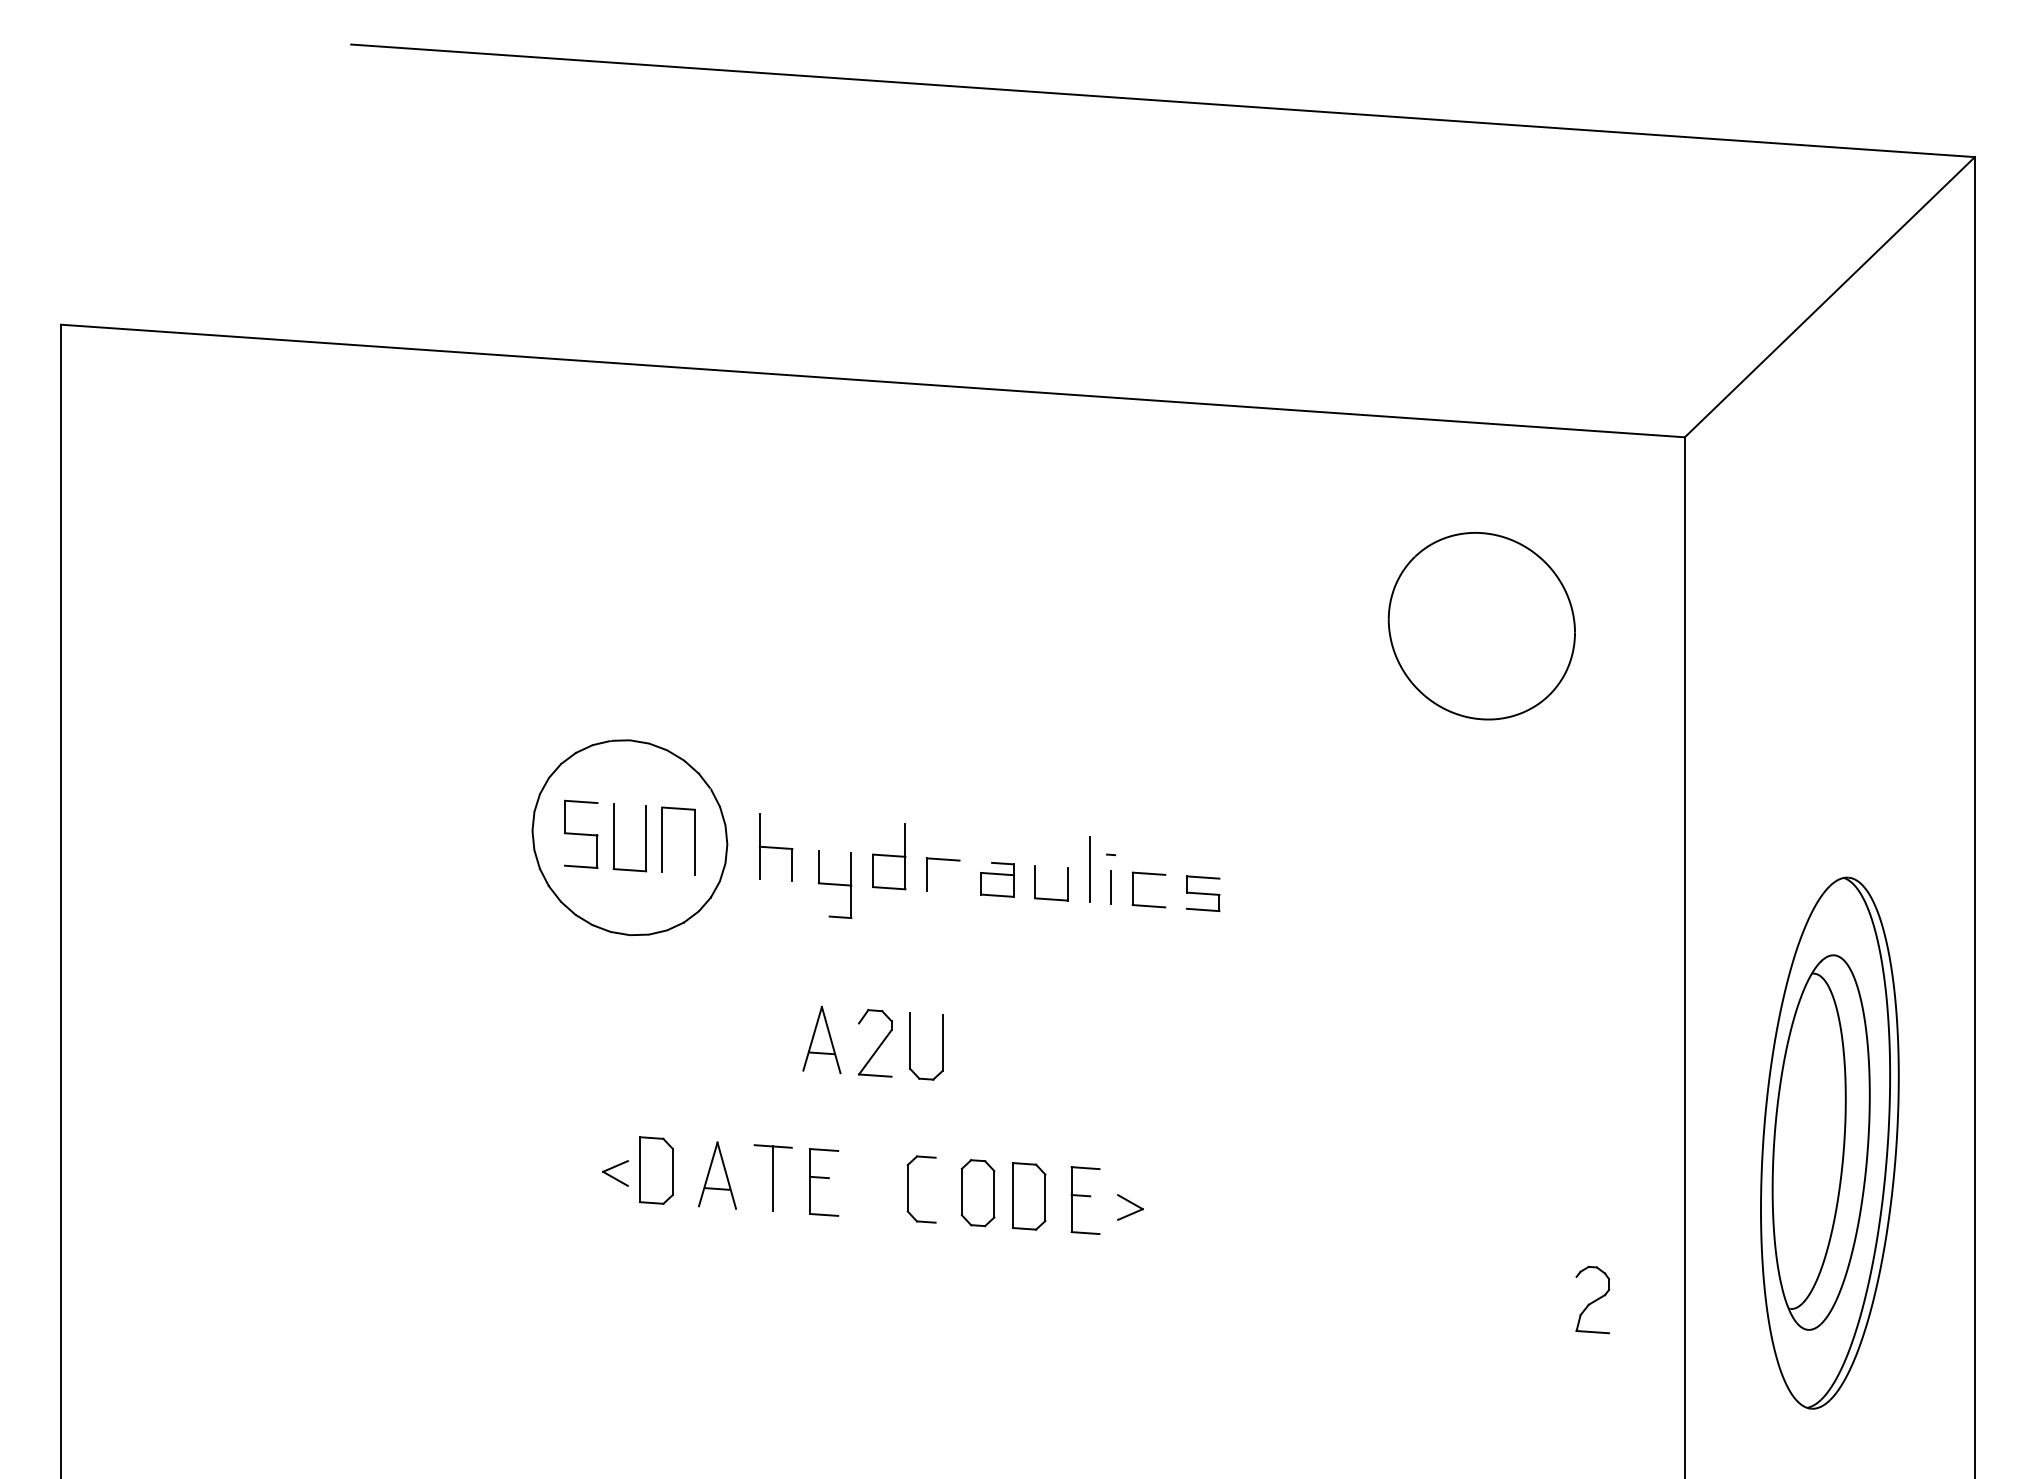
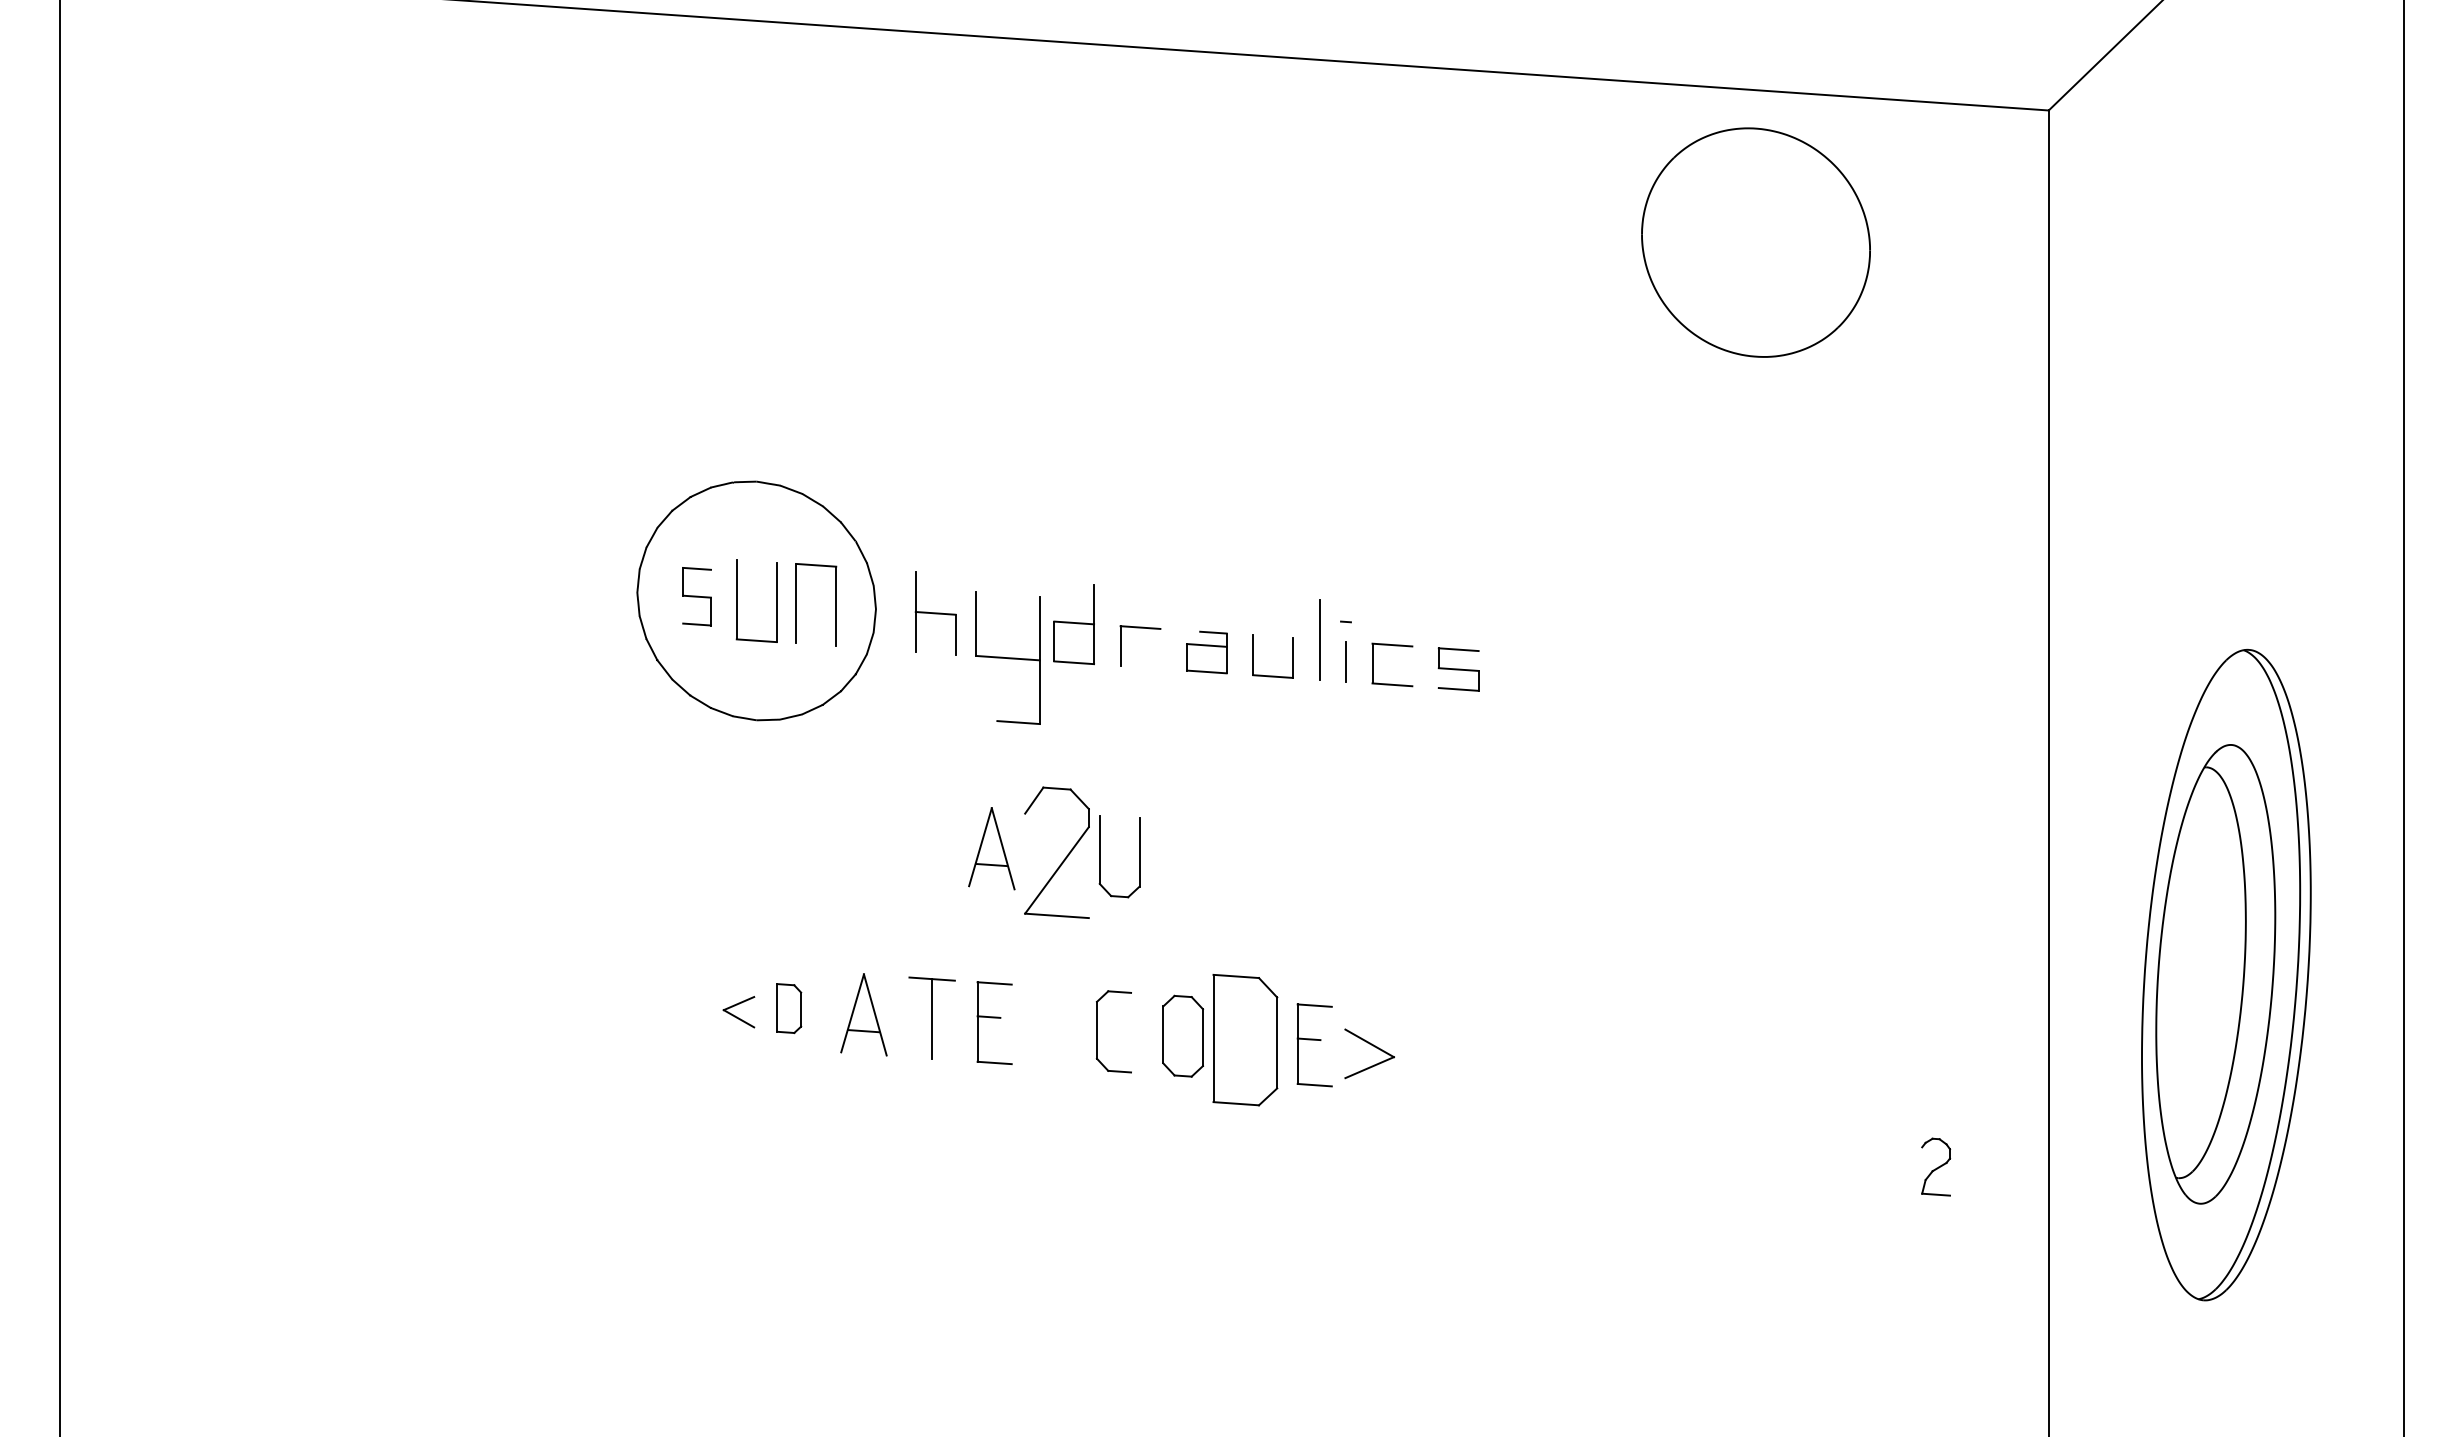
part: (1481, 626) -> (1755, 243), moved
part: (581, 833) -> (697, 595), size x0.7
part: (834, 884) -> (1007, 658), size x1.6
part: (875, 1043) -> (1057, 852), size x1.6
part: (656, 1170) -> (789, 1008), size x0.6
part: (1029, 1196) -> (1246, 1040), size x1.6
part: (1130, 1207) -> (1369, 1053), size x1.6
part: (1592, 1299) -> (1935, 1166), size x0.7

